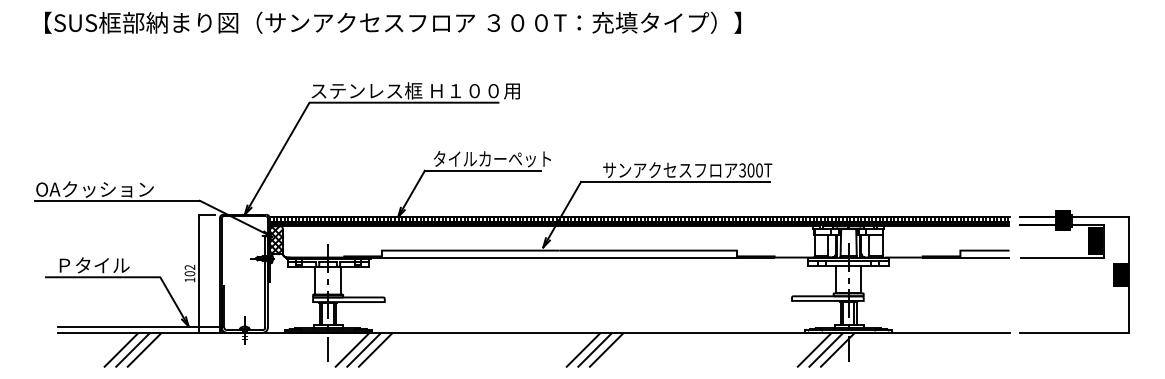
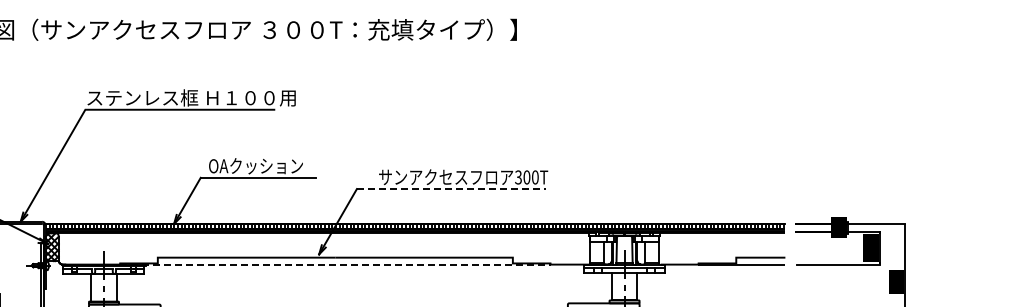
text: (491, 159) -> (267, 166), タイルカーペット -> OAクッション
line: (675, 182) -> (451, 189), solid -> dashed
line: (559, 257) -> (335, 264), solid -> dashed

